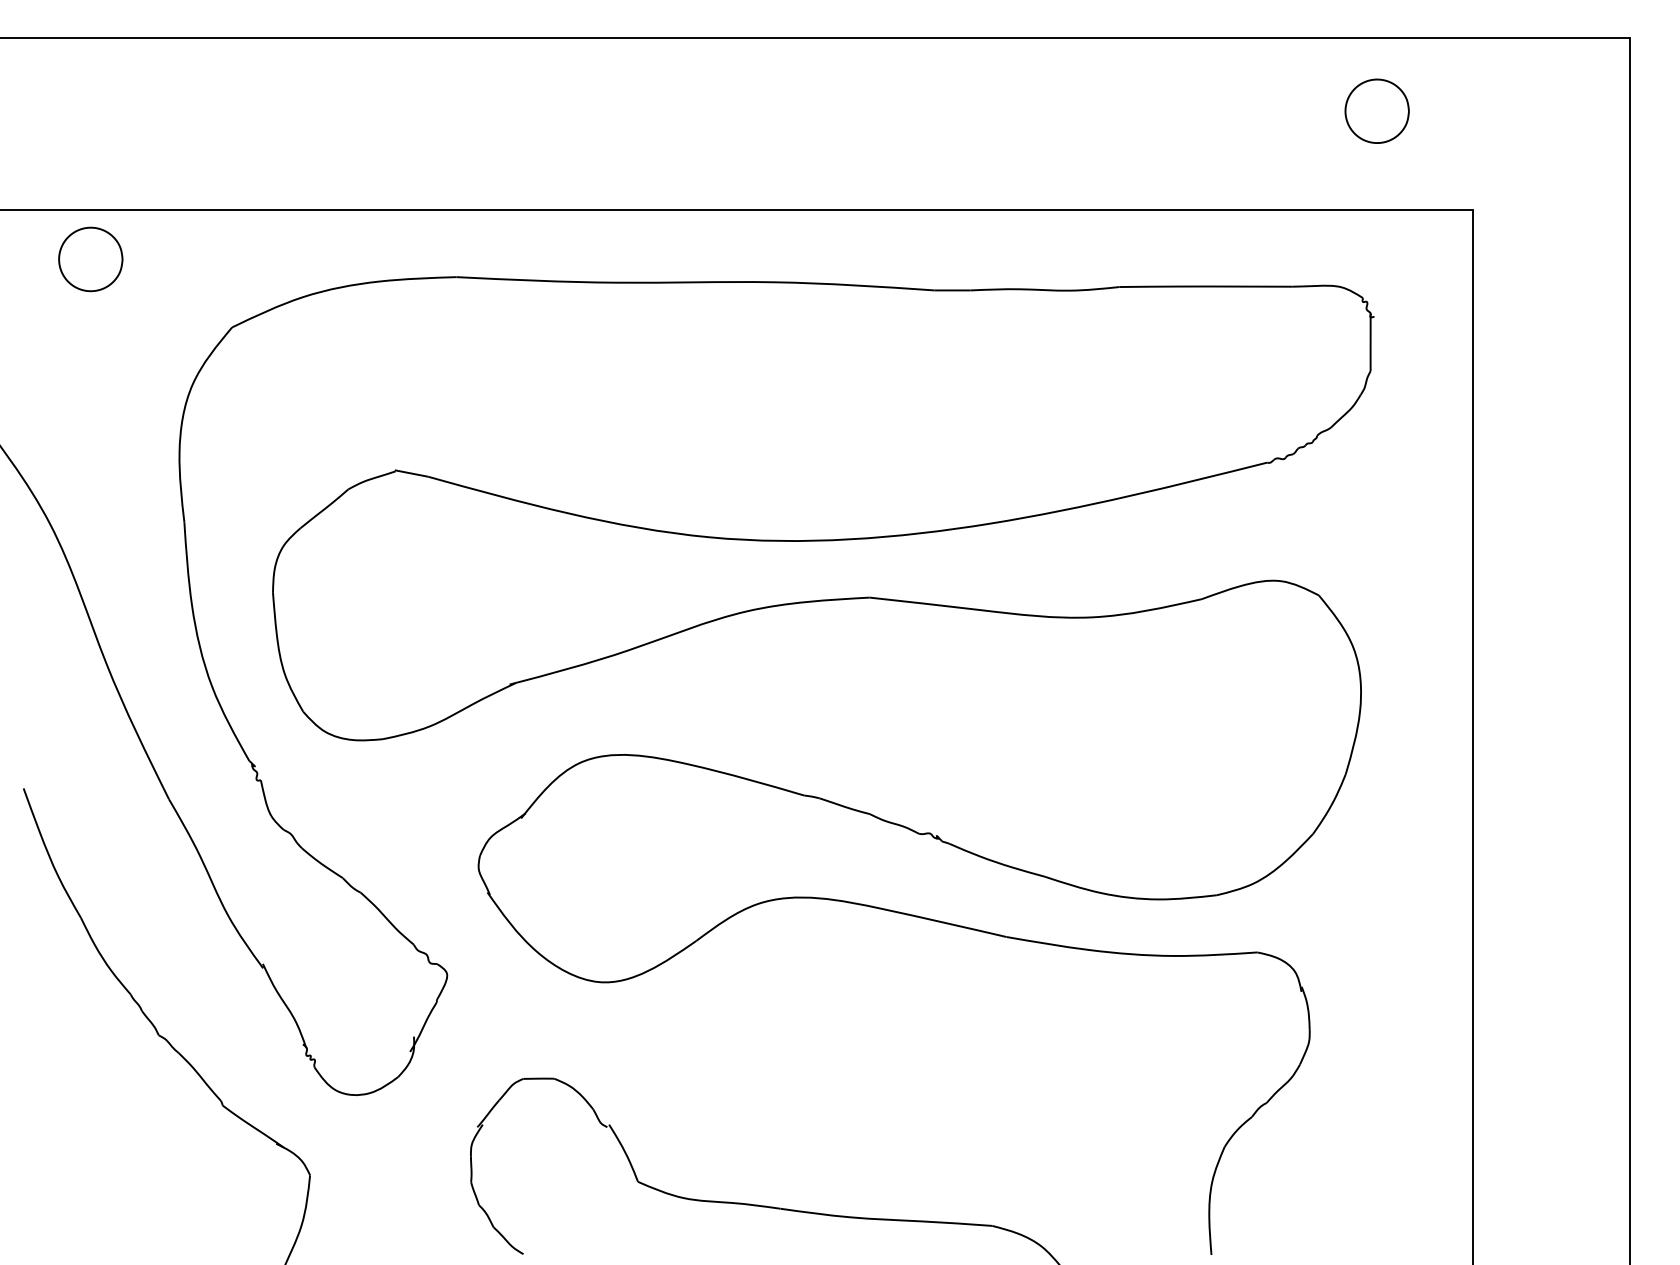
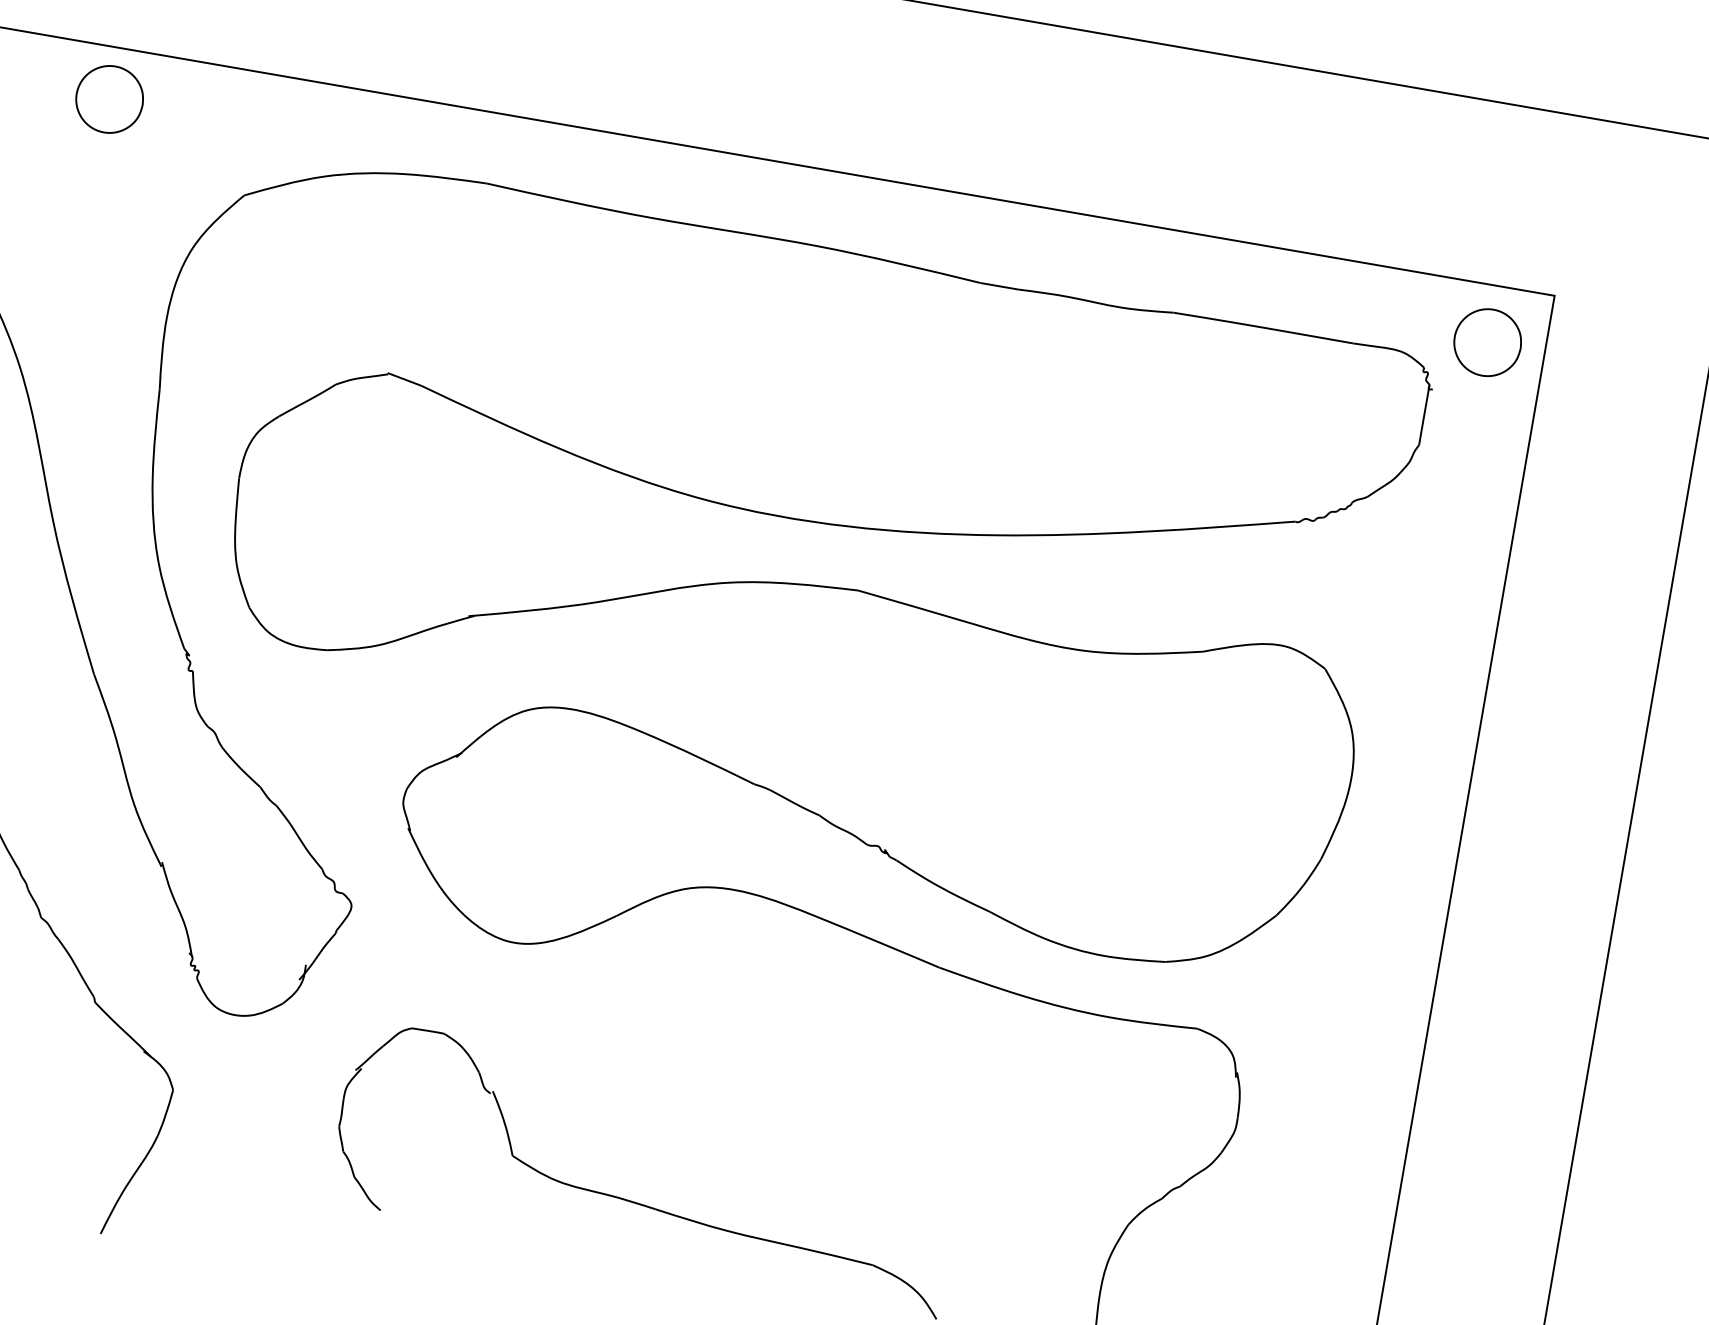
part: (1376, 110) -> (1487, 341), moved

